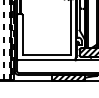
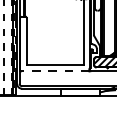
line: (46, 60) -> (54, 71), solid -> dashed
hatch: (67, 77) -> (79, 91), removed

